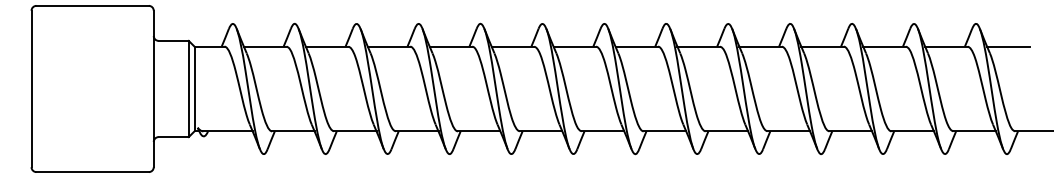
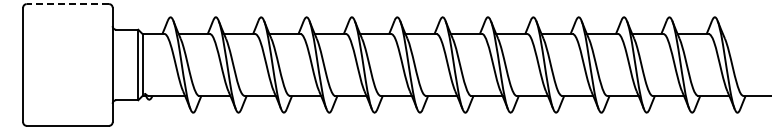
line: (92, 6) -> (67, 4), solid -> dashed
line: (1008, 45) -> (738, 33), removed

